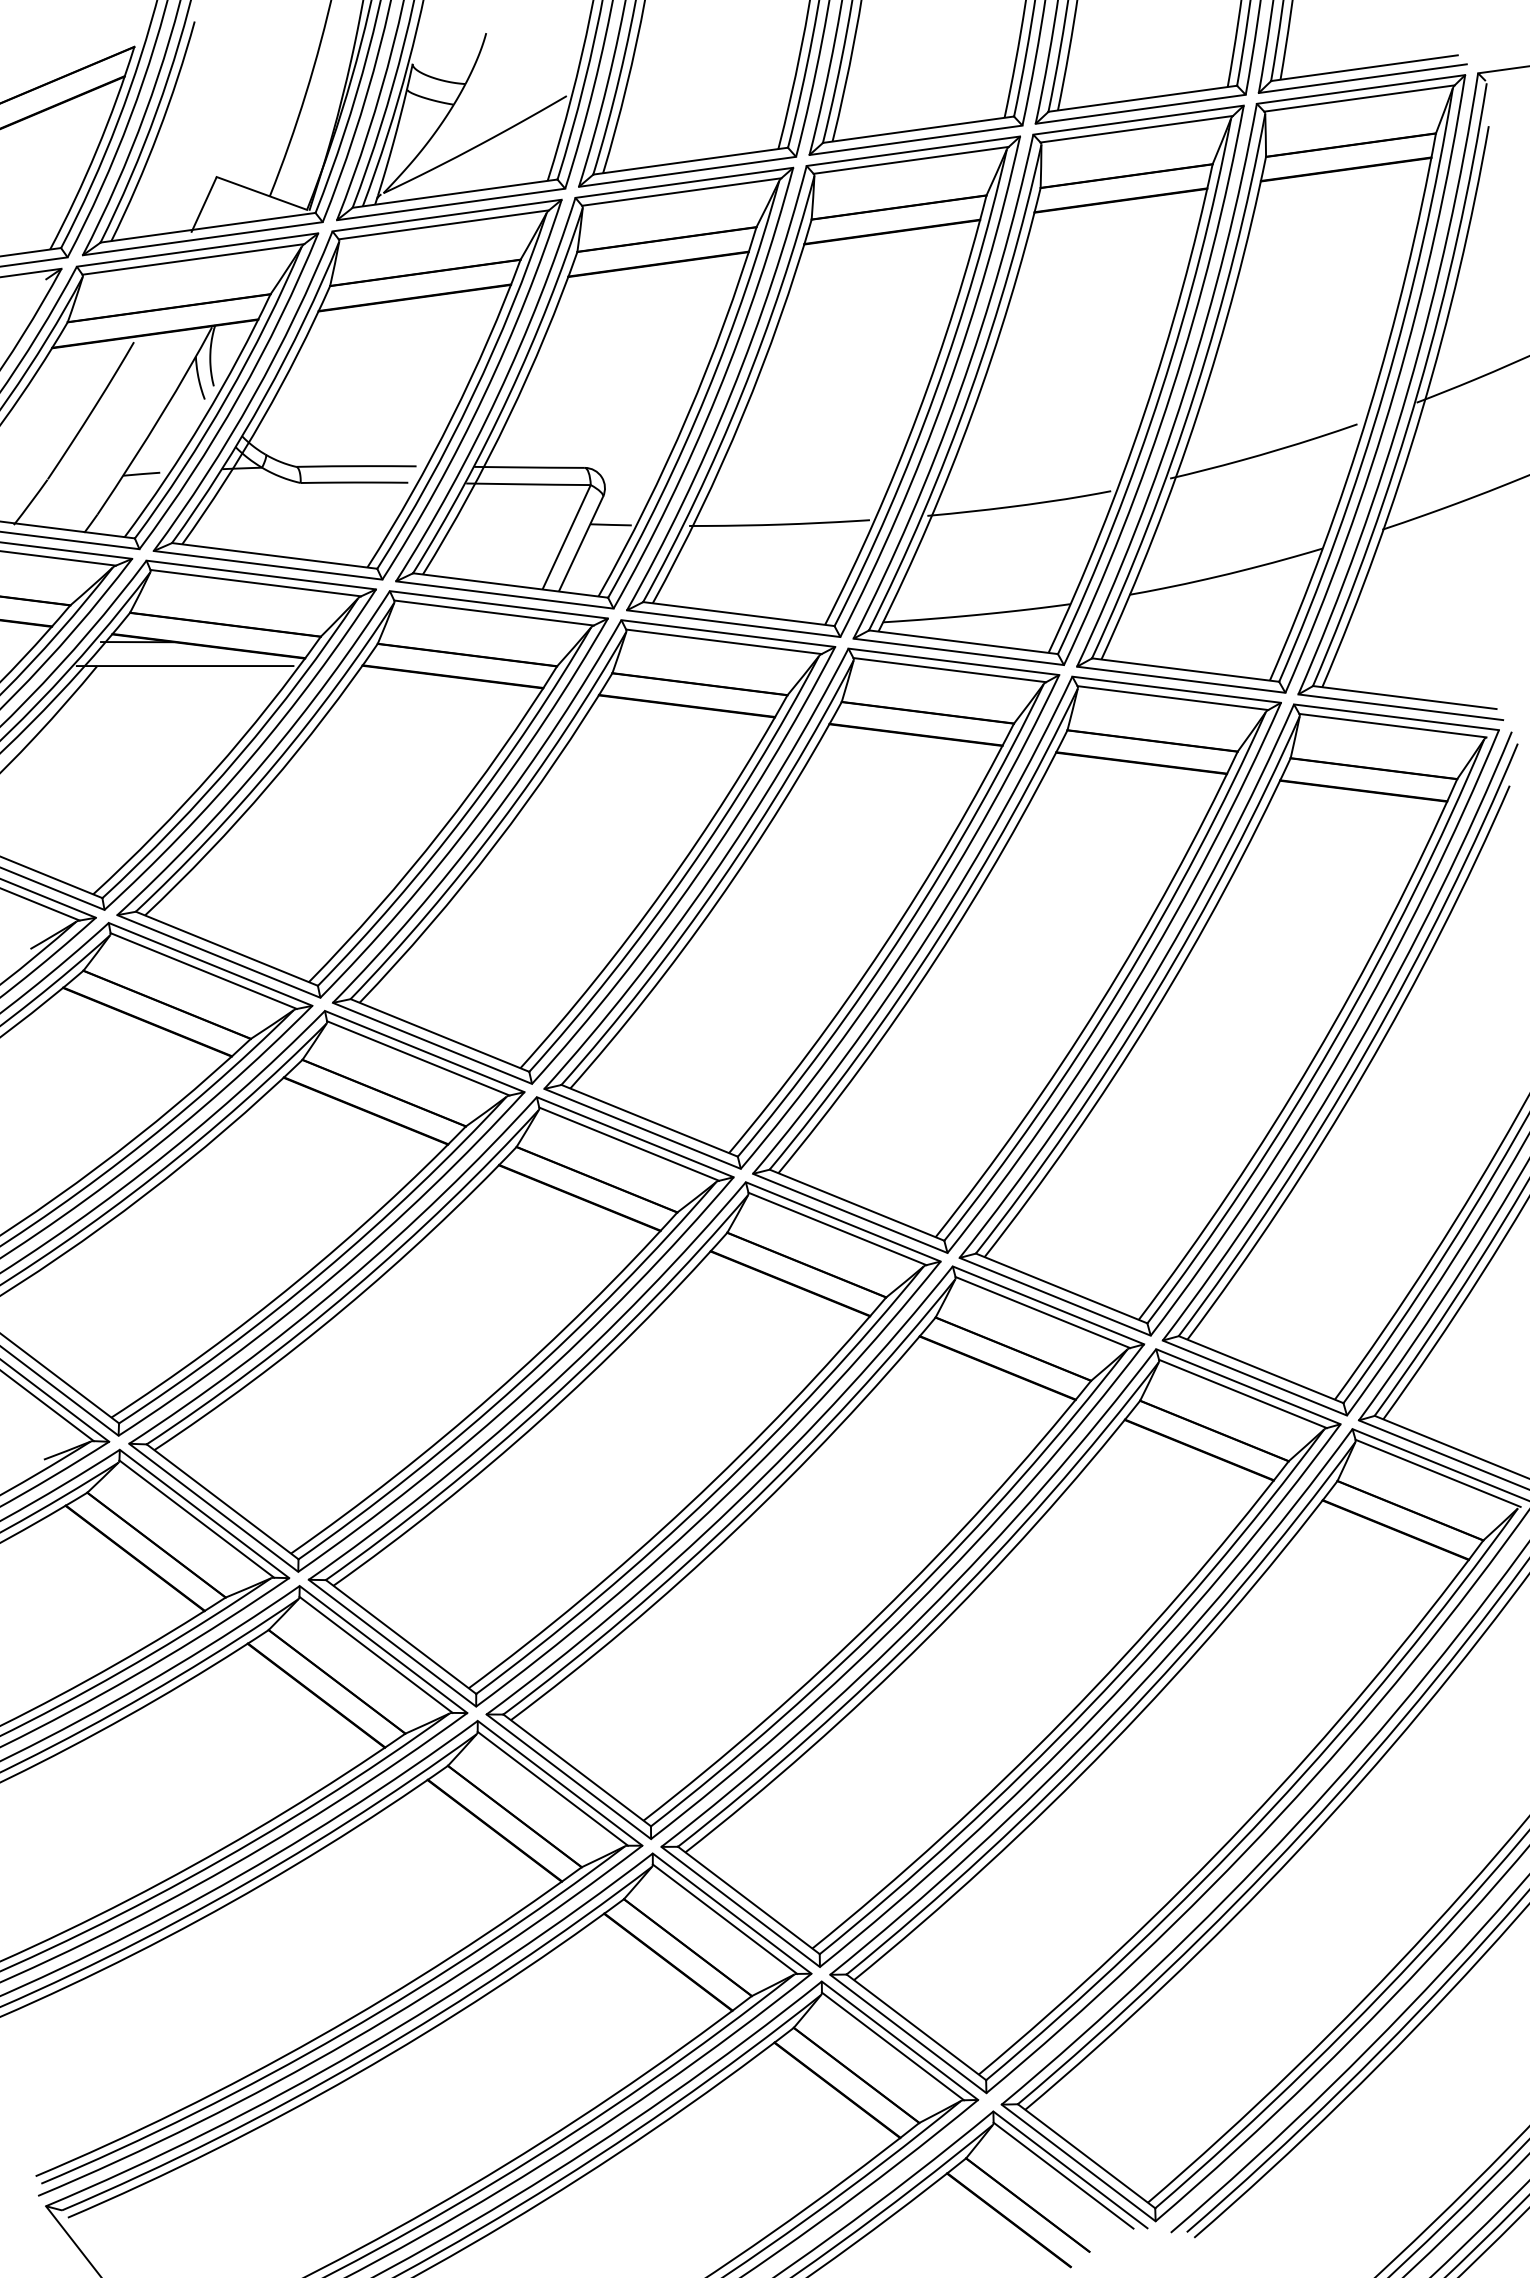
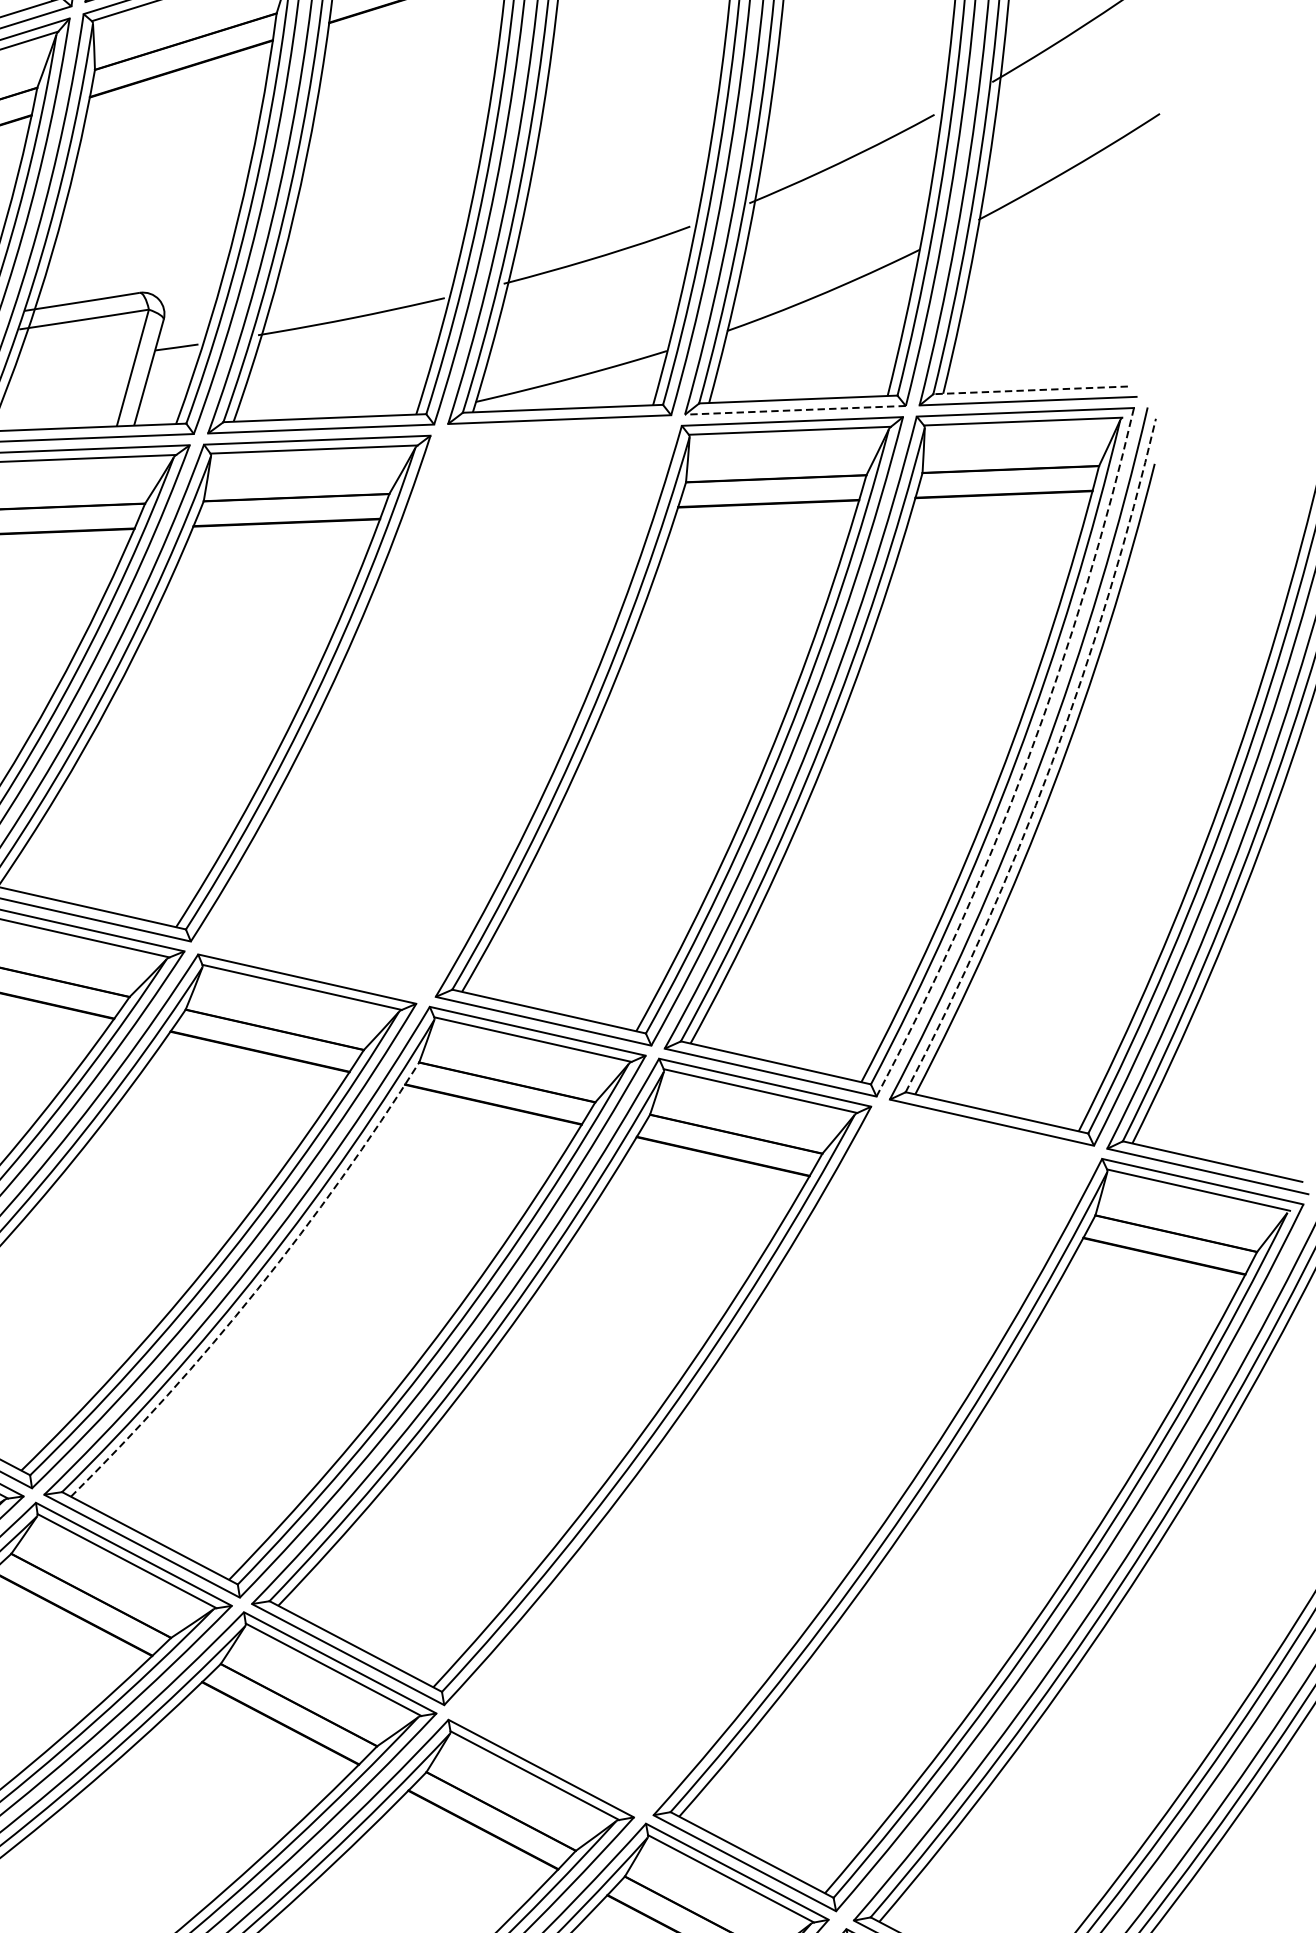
line: (1181, 679) -> (795, 410), solid -> dashed
line: (1404, 697) -> (1030, 390), solid -> dashed
part: (801, 908) -> (440, 713), removed
arc: (1344, 1044) -> (1027, 760), solid -> dashed
arc: (1366, 1050) -> (1051, 763), solid -> dashed
arc: (540, 1420) -> (257, 1289), solid -> dashed
part: (1000, 1657) -> (775, 1456), removed

